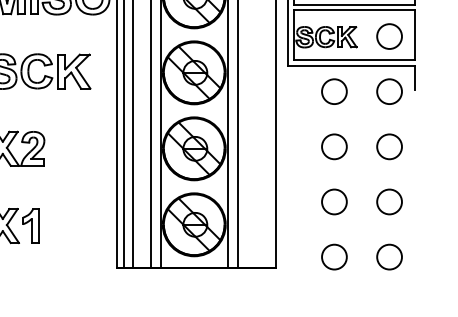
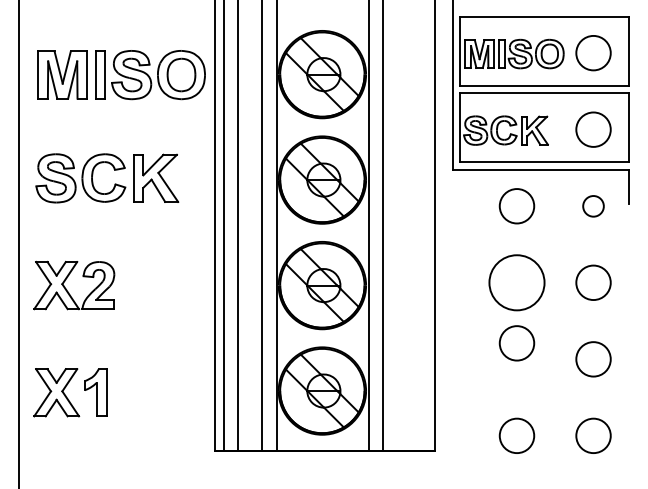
circle: (389, 91) -> (593, 206), size x0.6
circle: (334, 146) -> (516, 282), size x1.6
circle: (334, 202) -> (516, 343), moved

